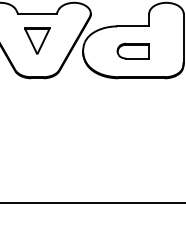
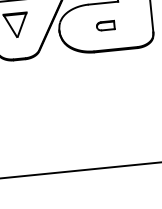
part: (132, 50) -> (104, 25), size x0.6

